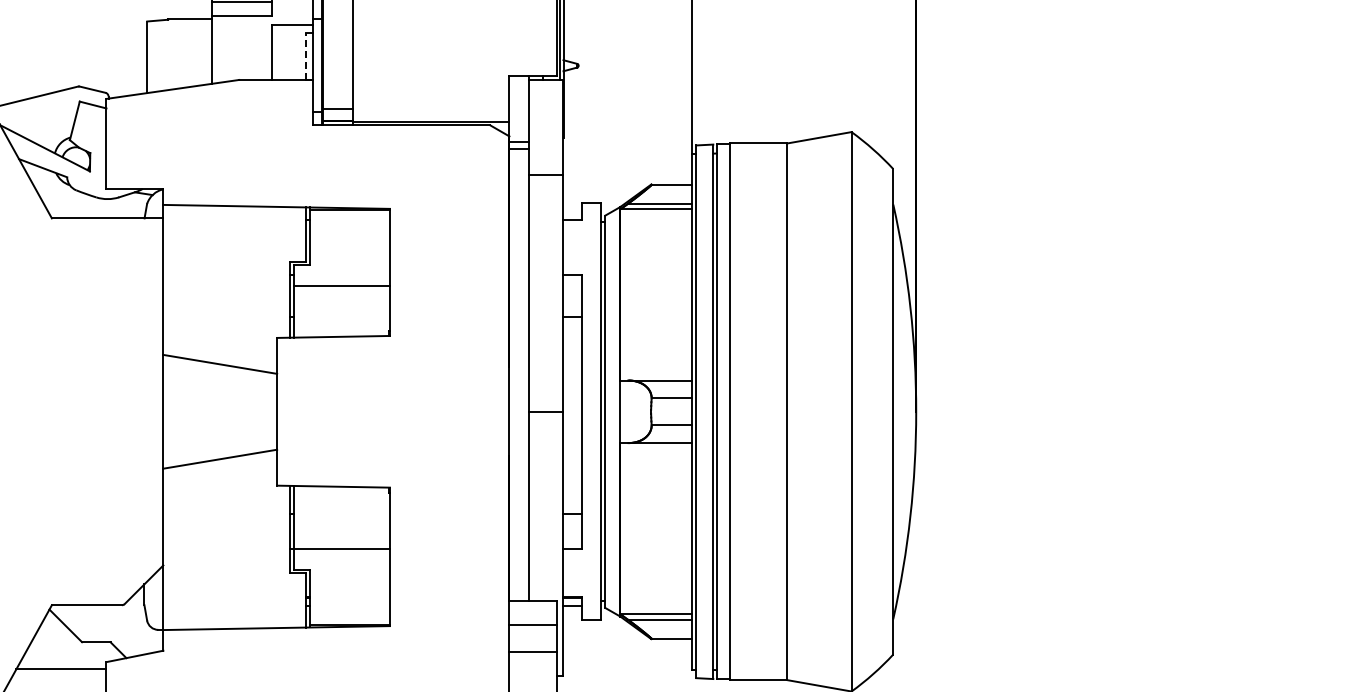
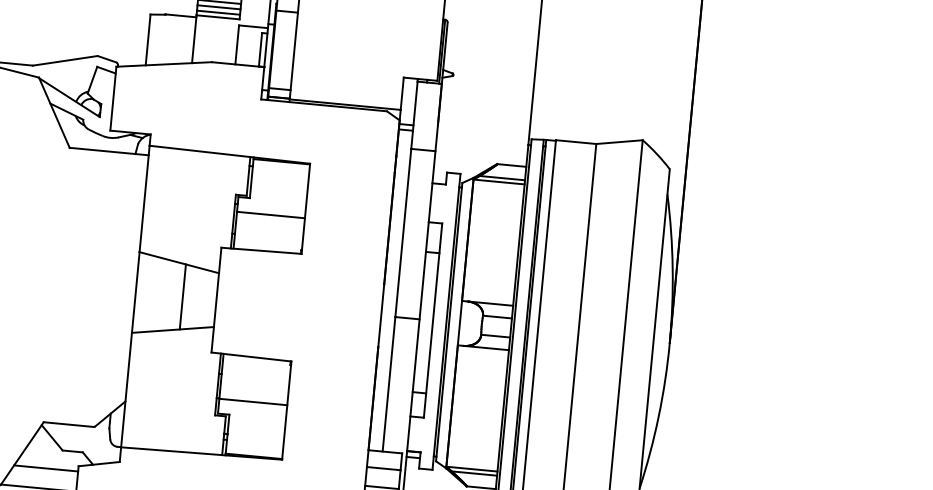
line: (241, 9) -> (218, 12), added
line: (305, 56) -> (260, 50), dashed -> solid
line: (229, 411) -> (182, 296), added

